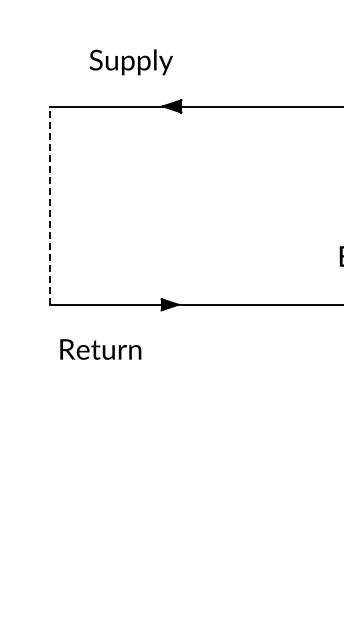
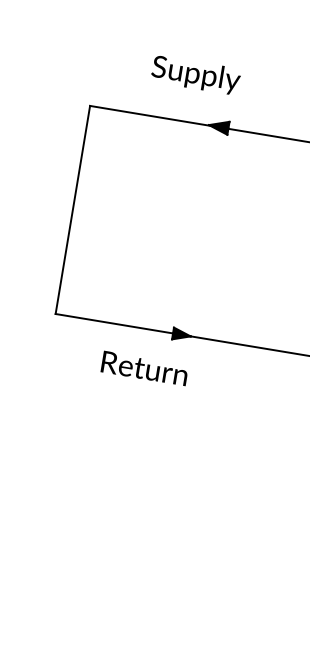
text: (130, 62) -> (195, 75), moved
line: (49, 205) -> (72, 209), dashed -> solid
text: (100, 349) -> (144, 368), moved

